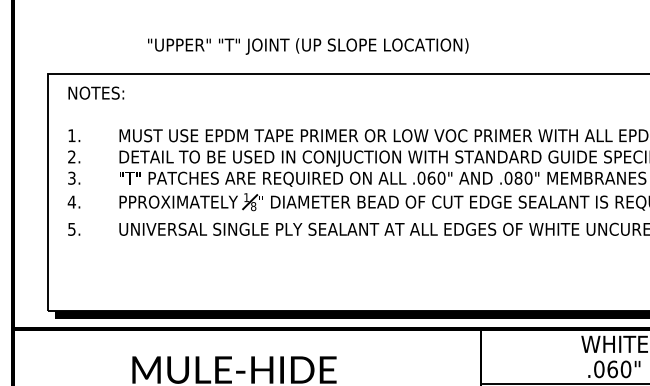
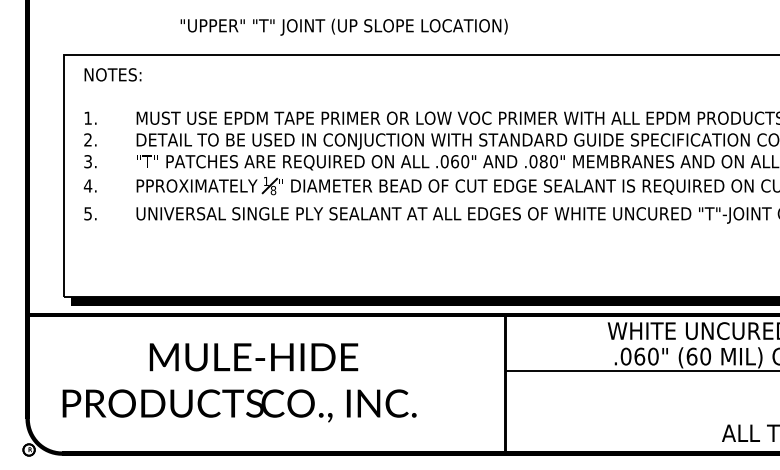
text: (307, 45) -> (343, 26), moved

